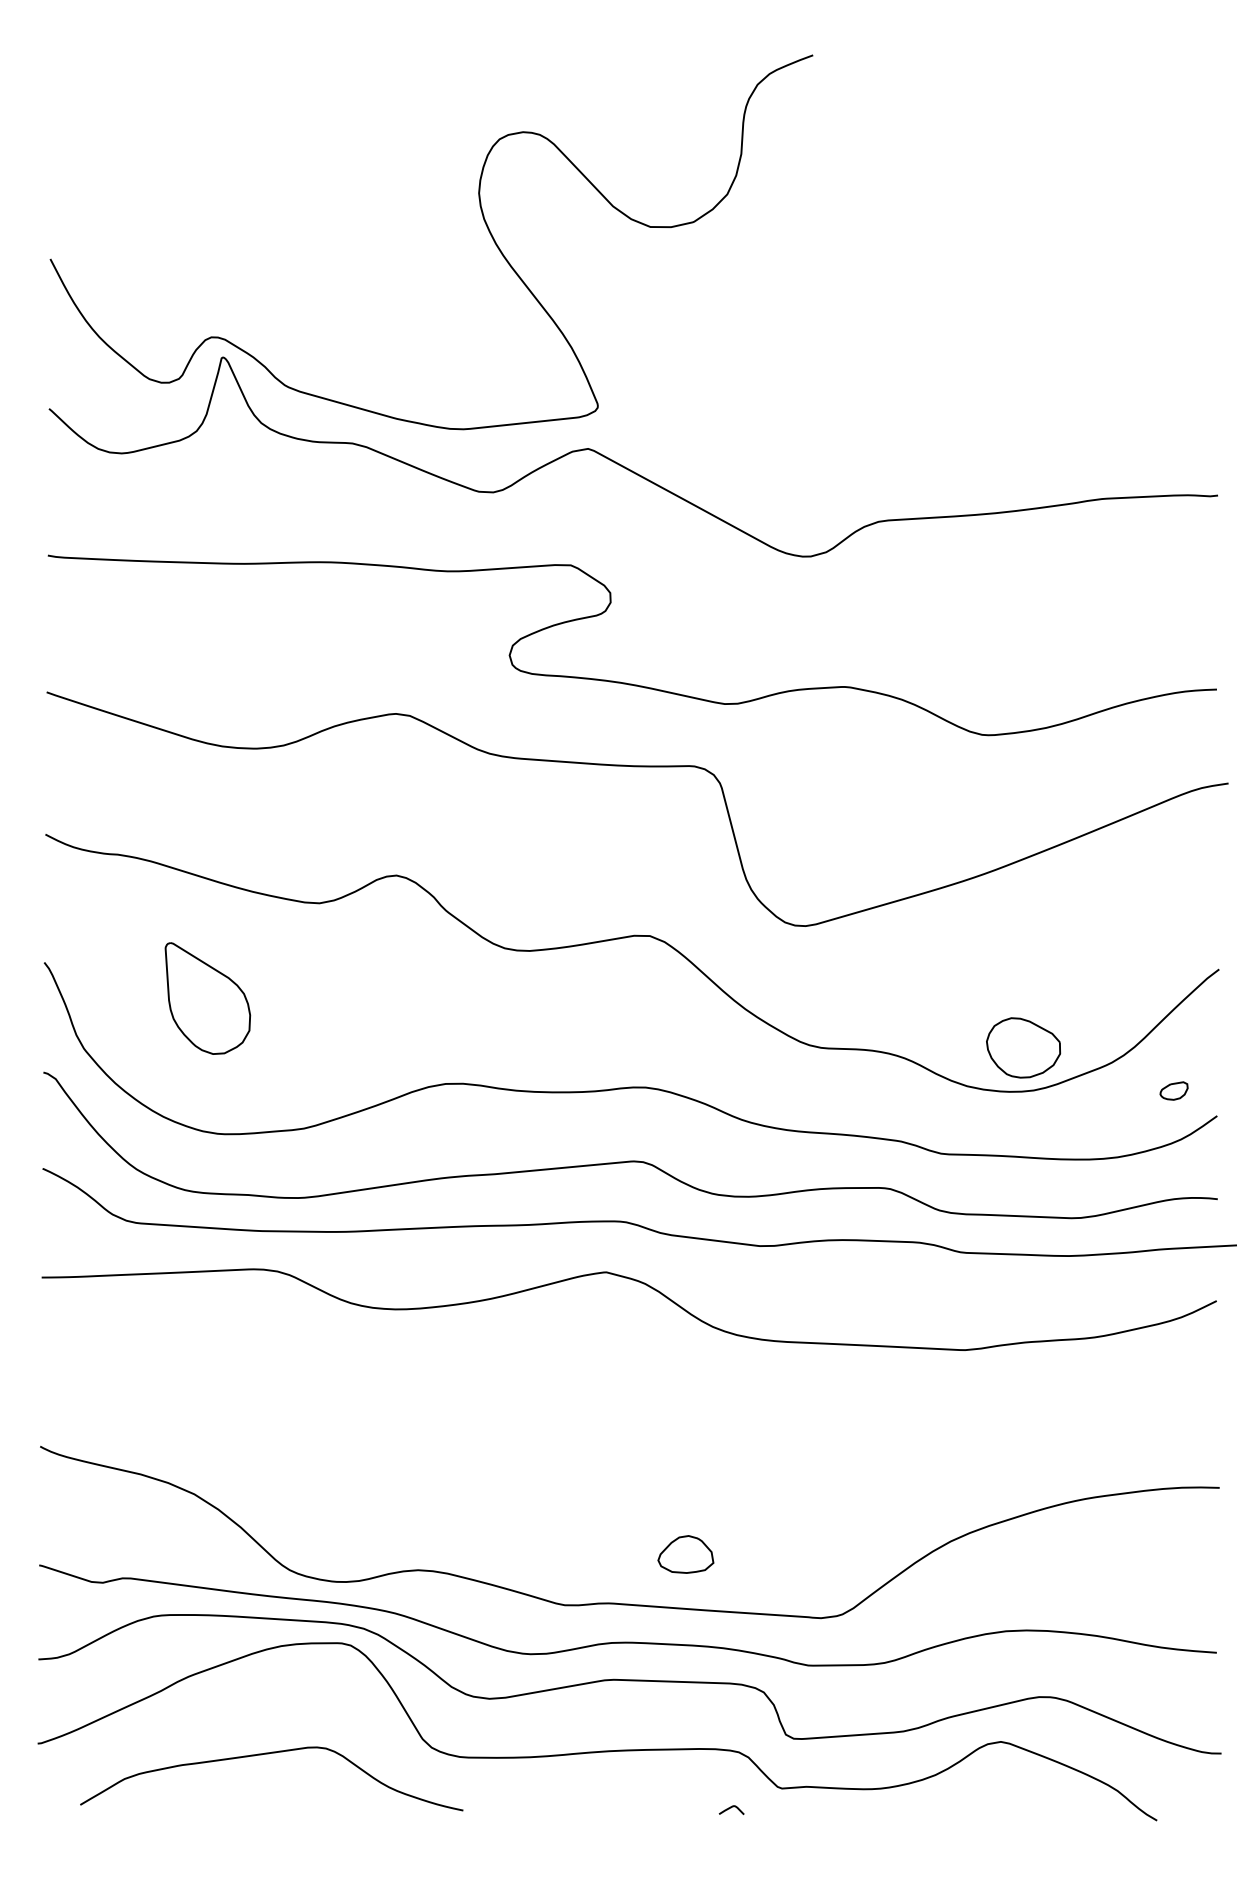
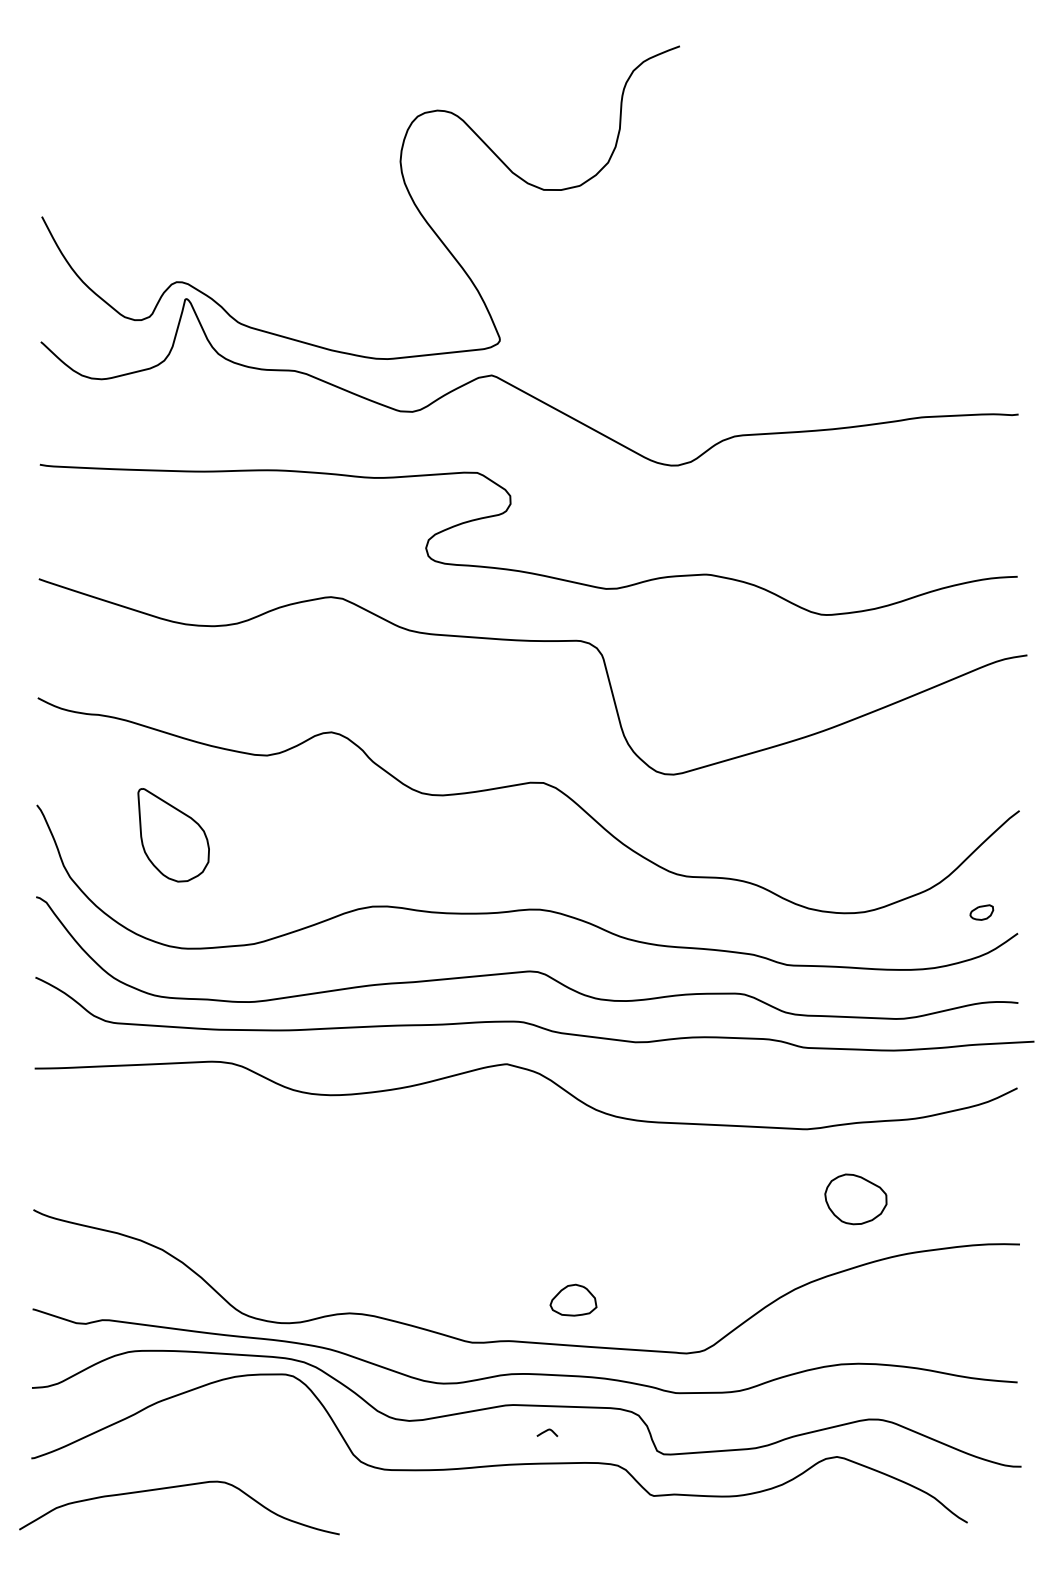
part: (1023, 1047) -> (855, 1199), moved
curve: (268, 1754) -> (176, 1487), moved
curve: (731, 1808) -> (547, 1431), moved

